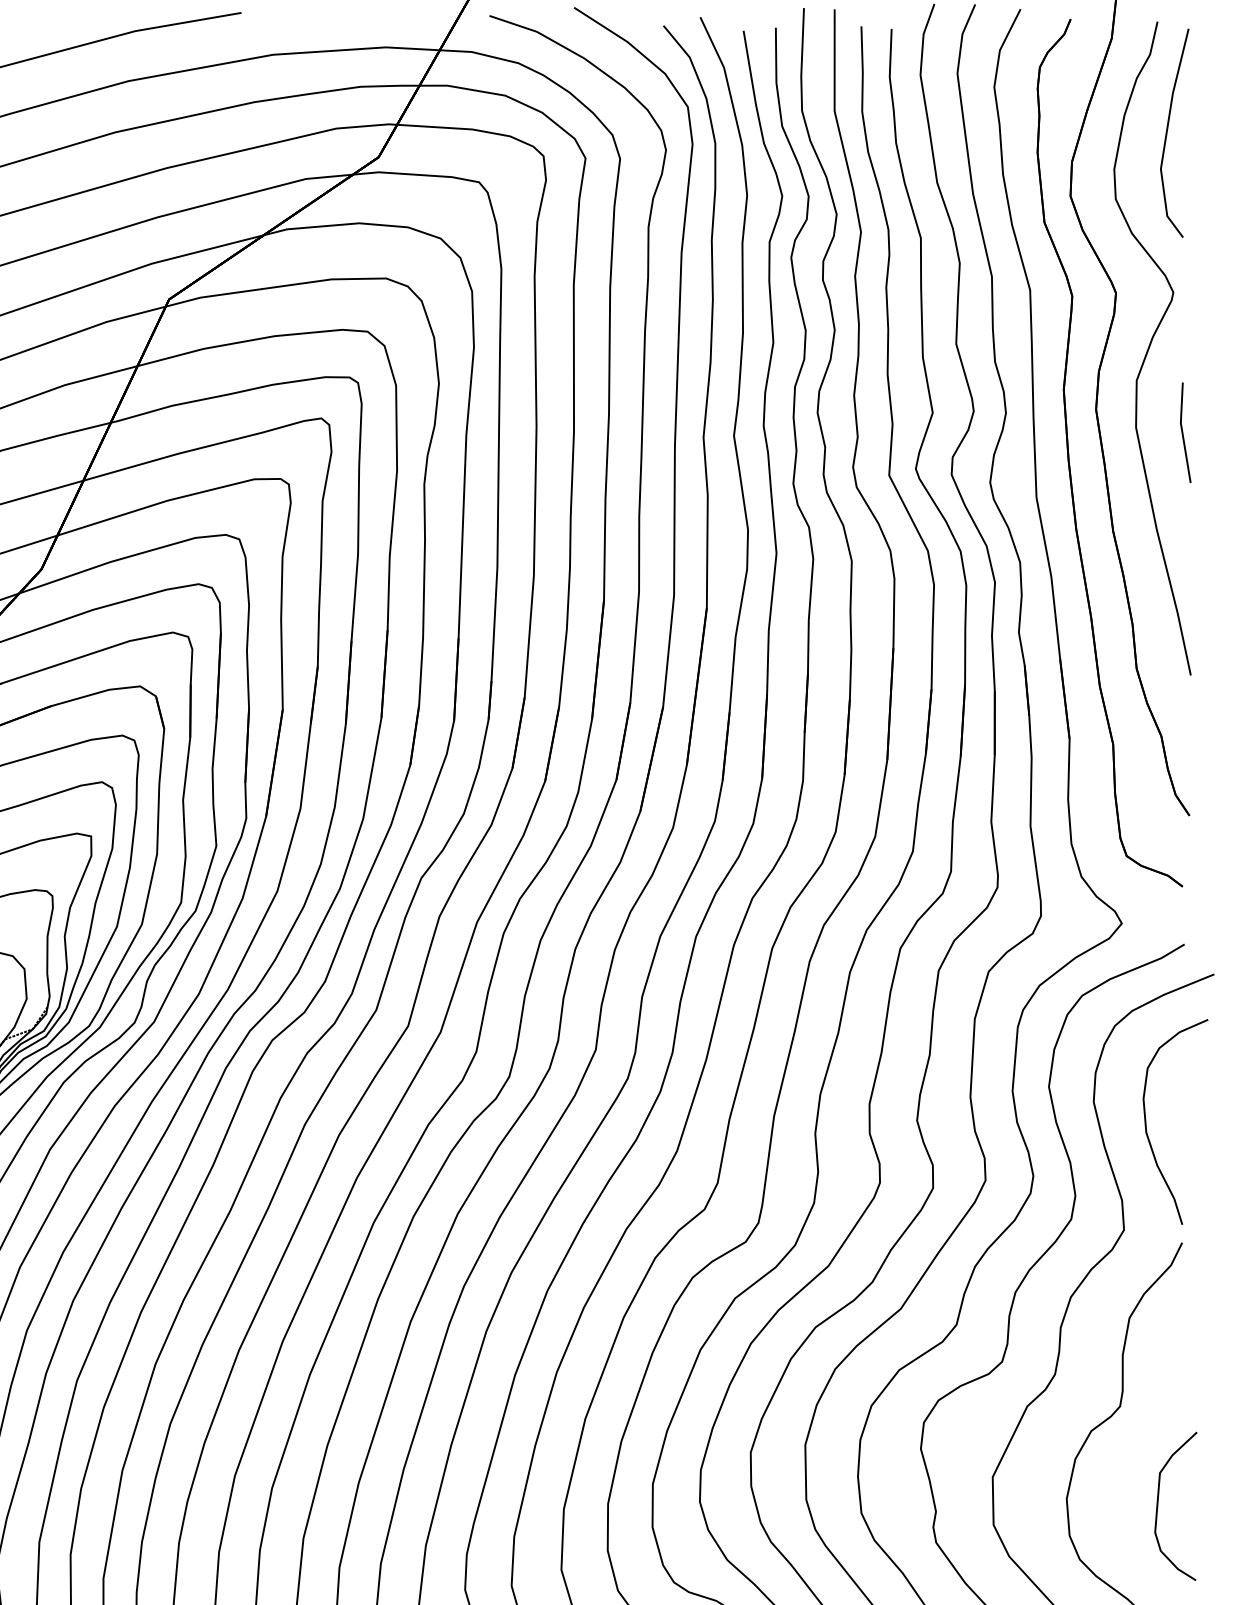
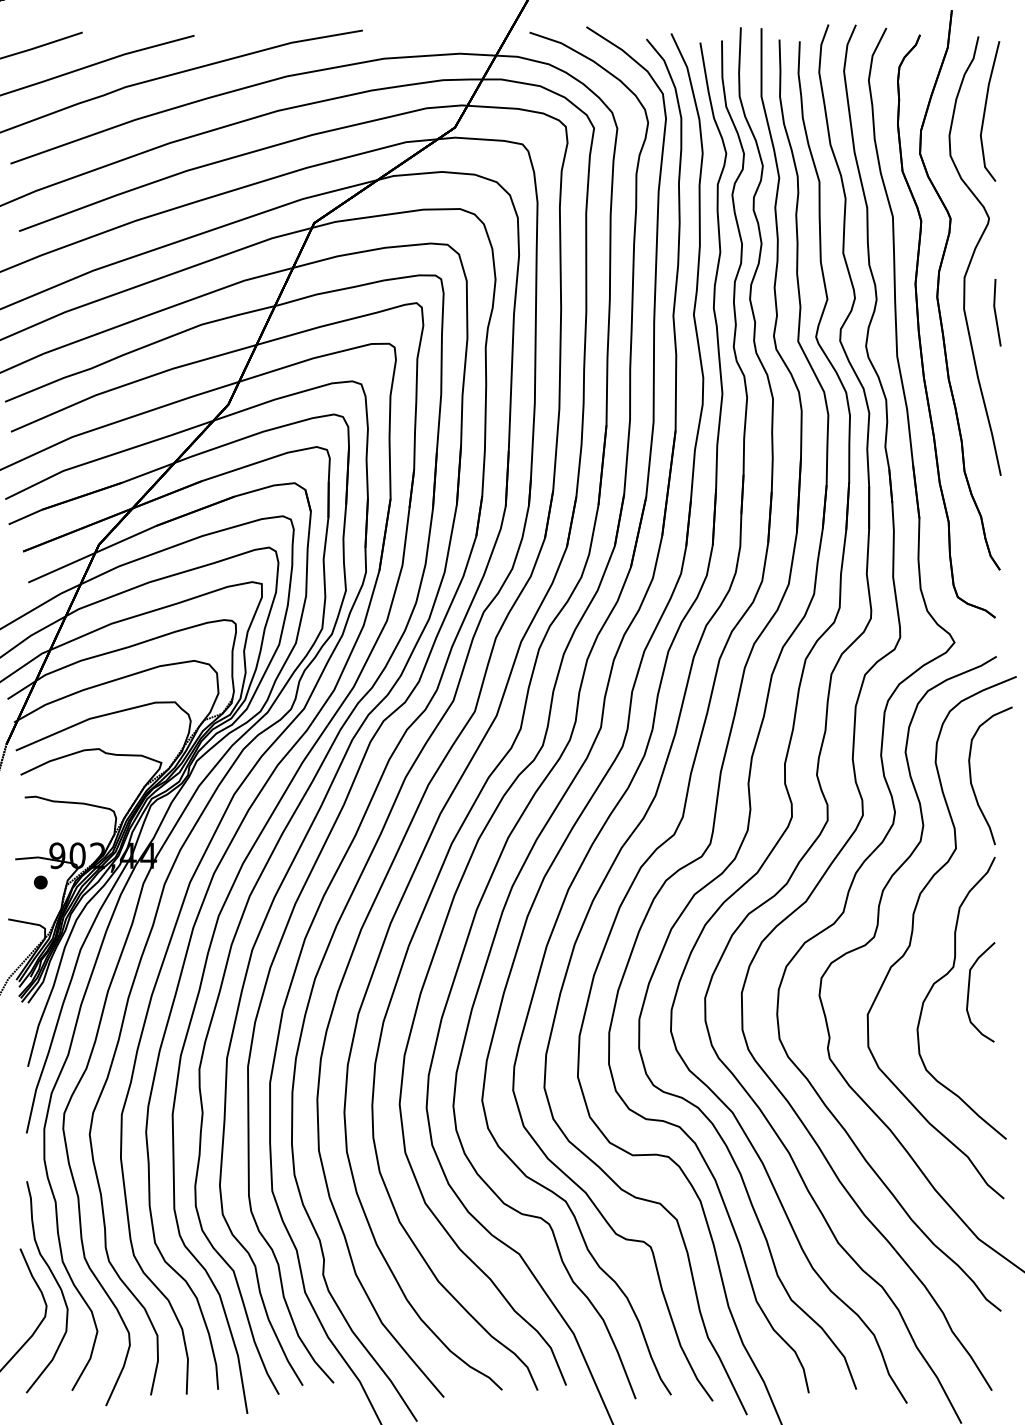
part: (1158, 1506) -> (969, 992), moved

